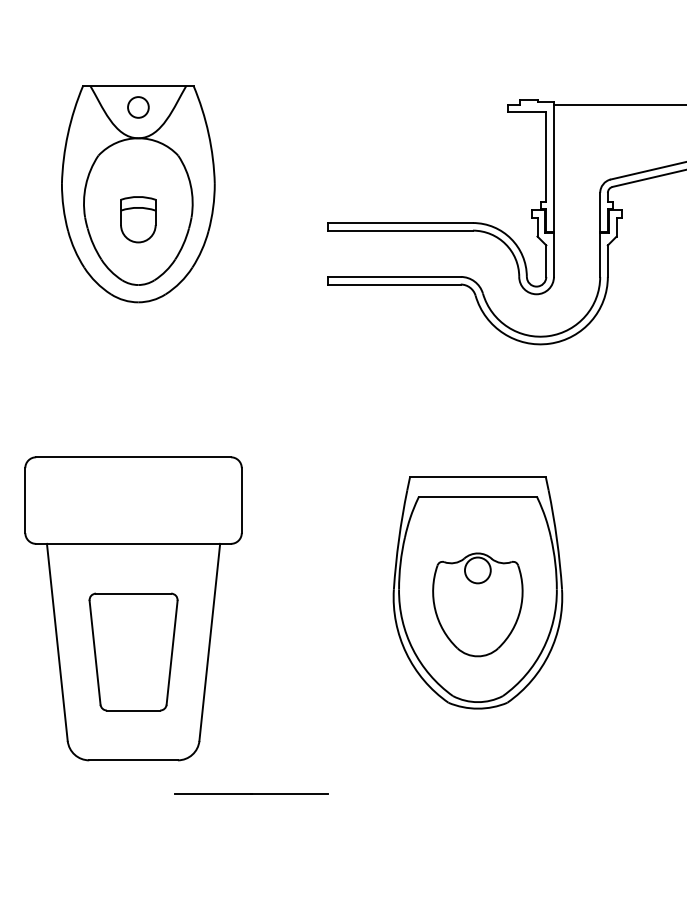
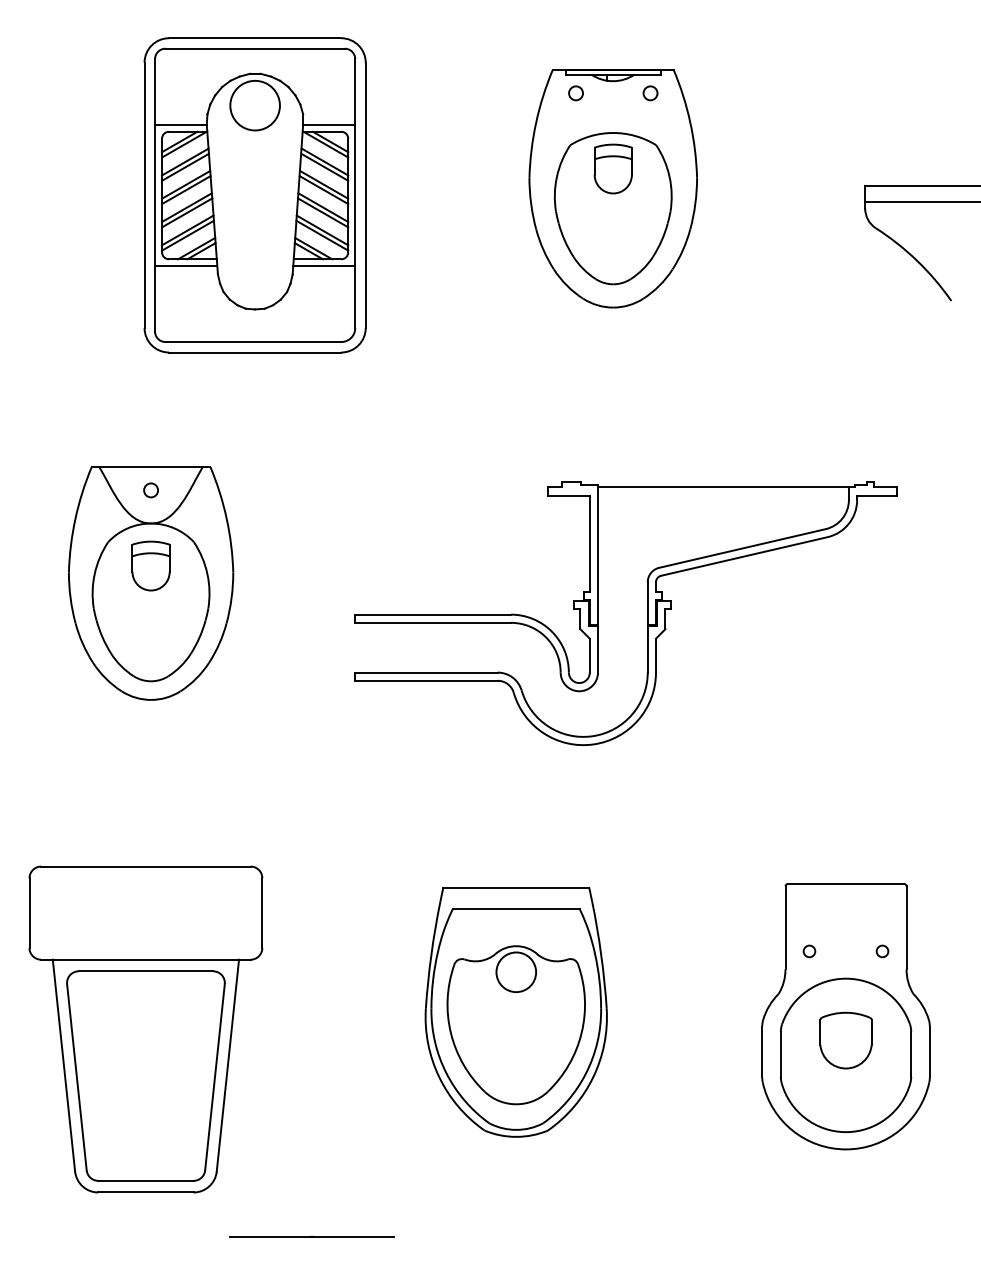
circle: (137, 107) -> (150, 490), size x0.62
part: (137, 219) -> (150, 565), moved
part: (477, 605) -> (515, 1025), size x1.43
part: (133, 651) -> (145, 1075), size x1.67
line: (251, 793) -> (311, 1236), moved

